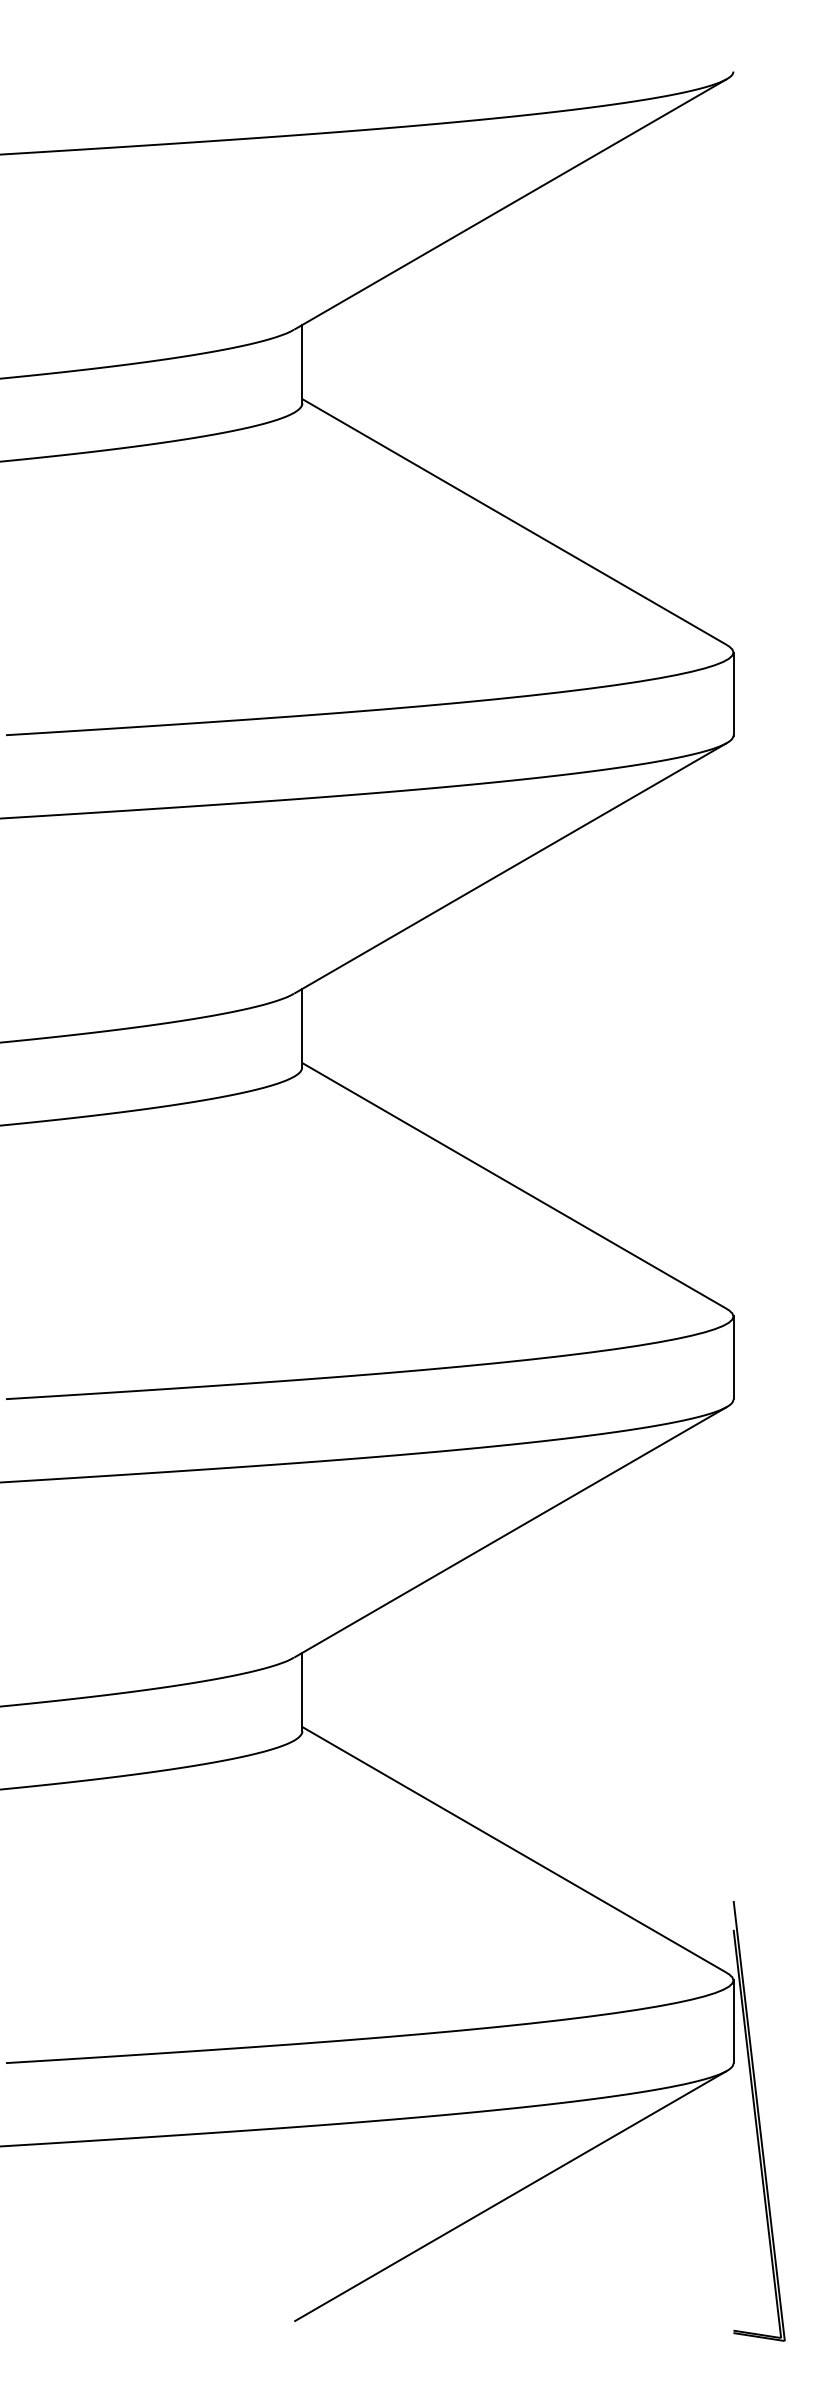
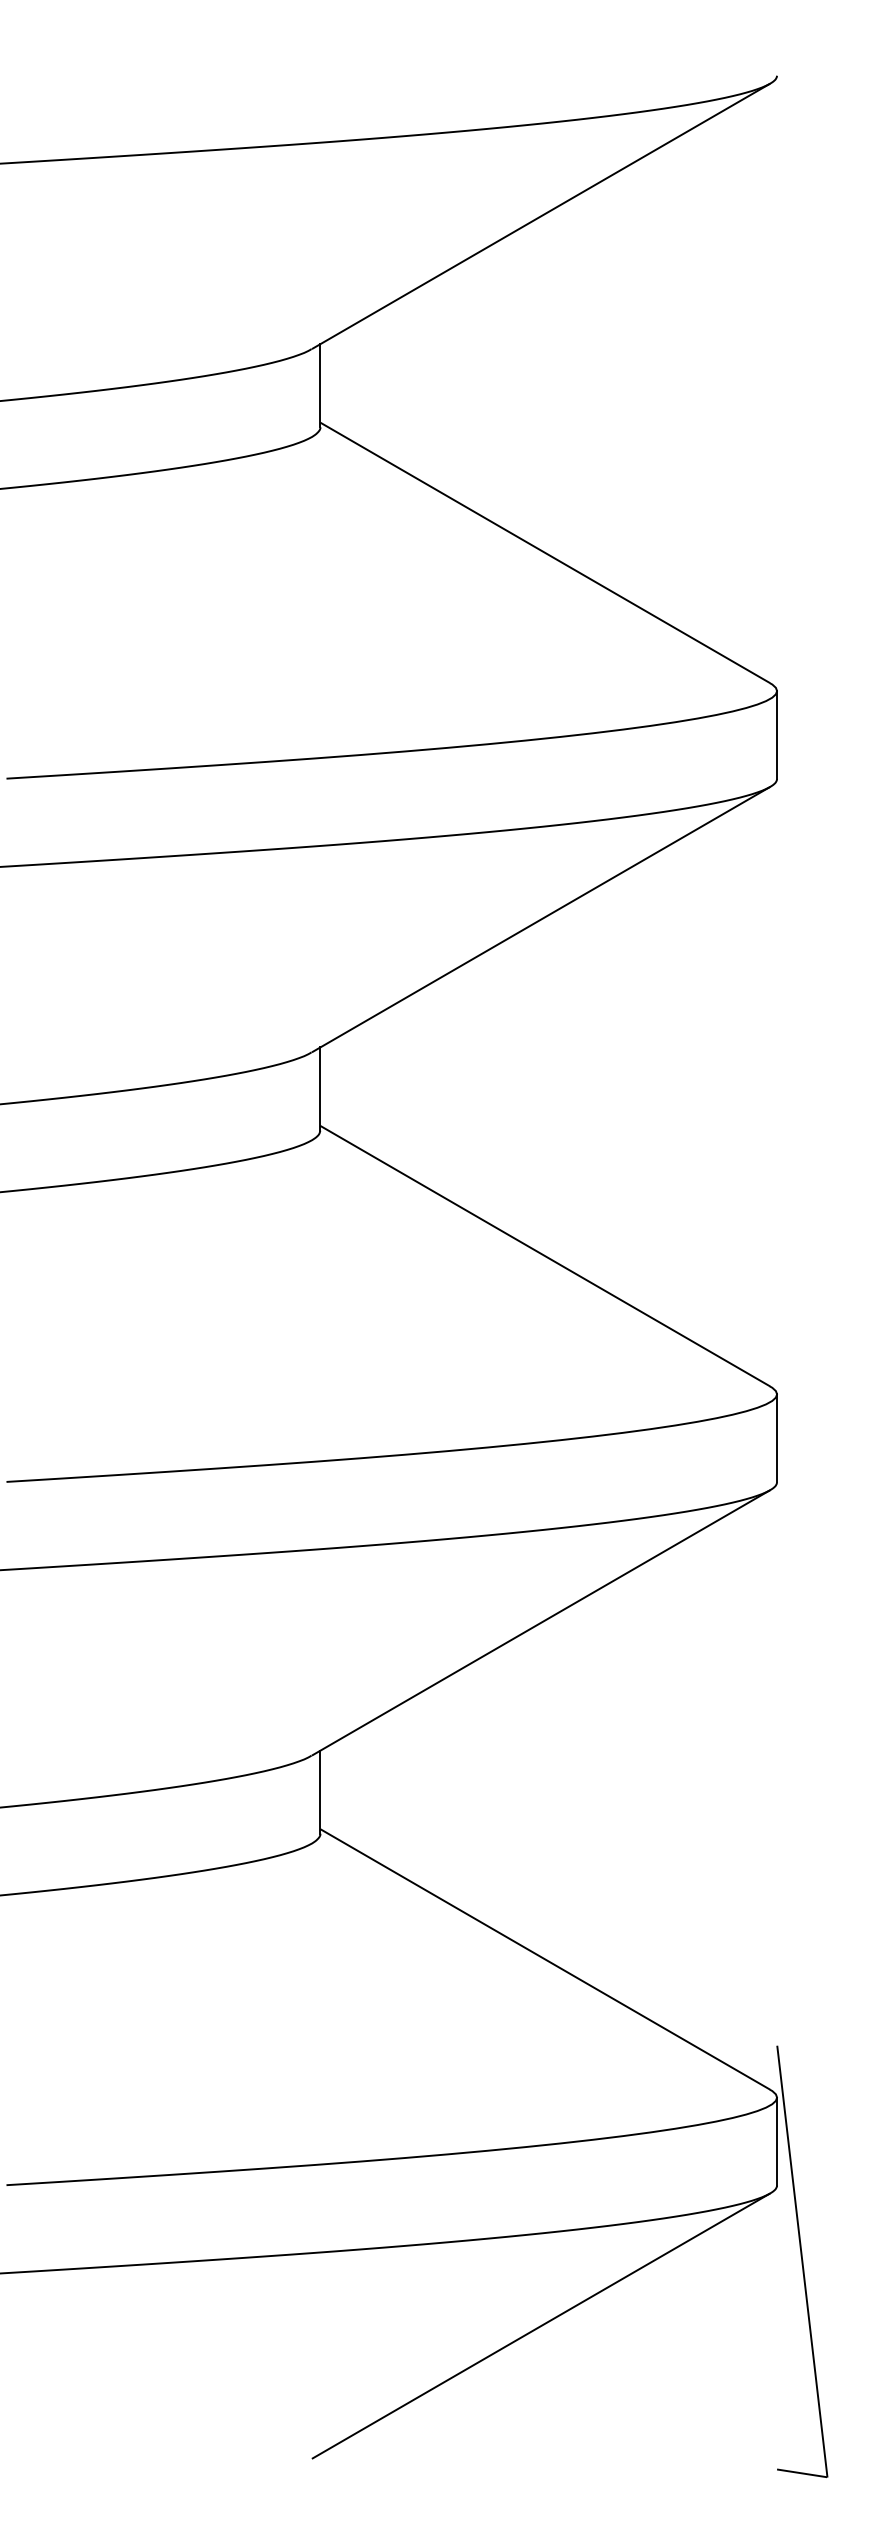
hatch: (759, 2120) -> (804, 2246), removed

